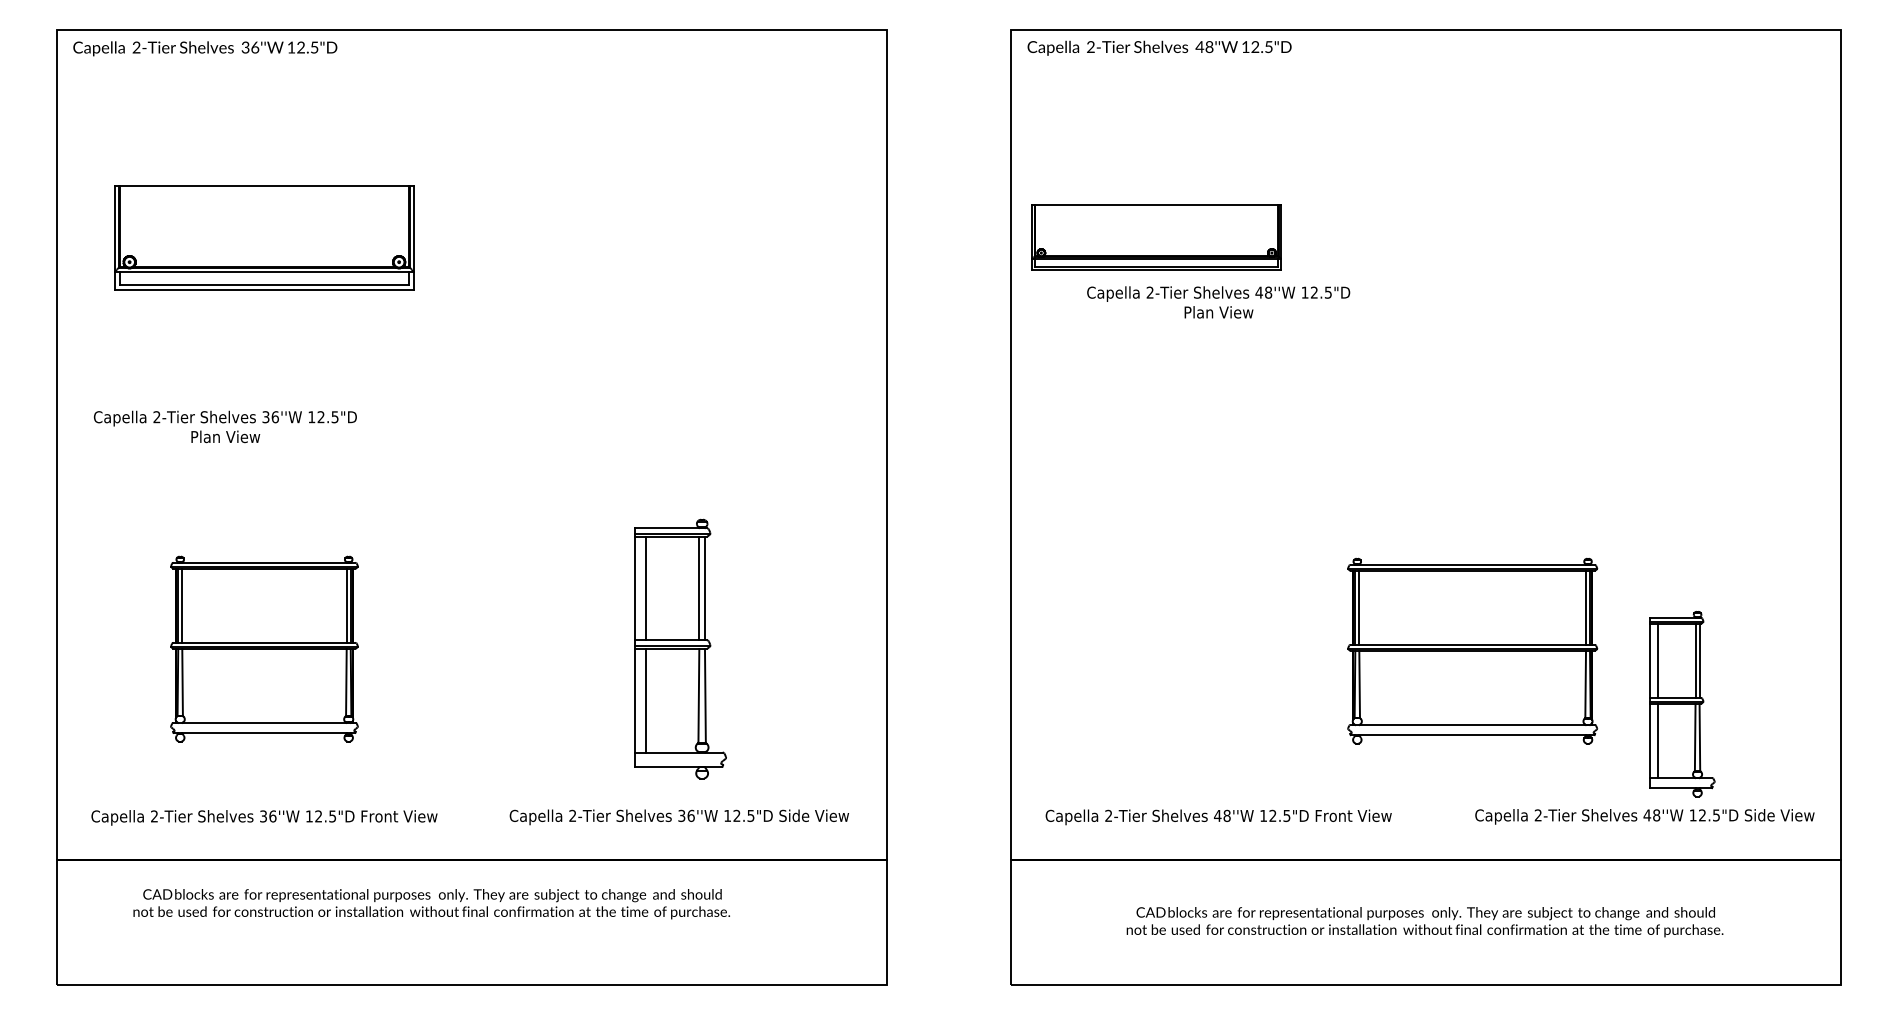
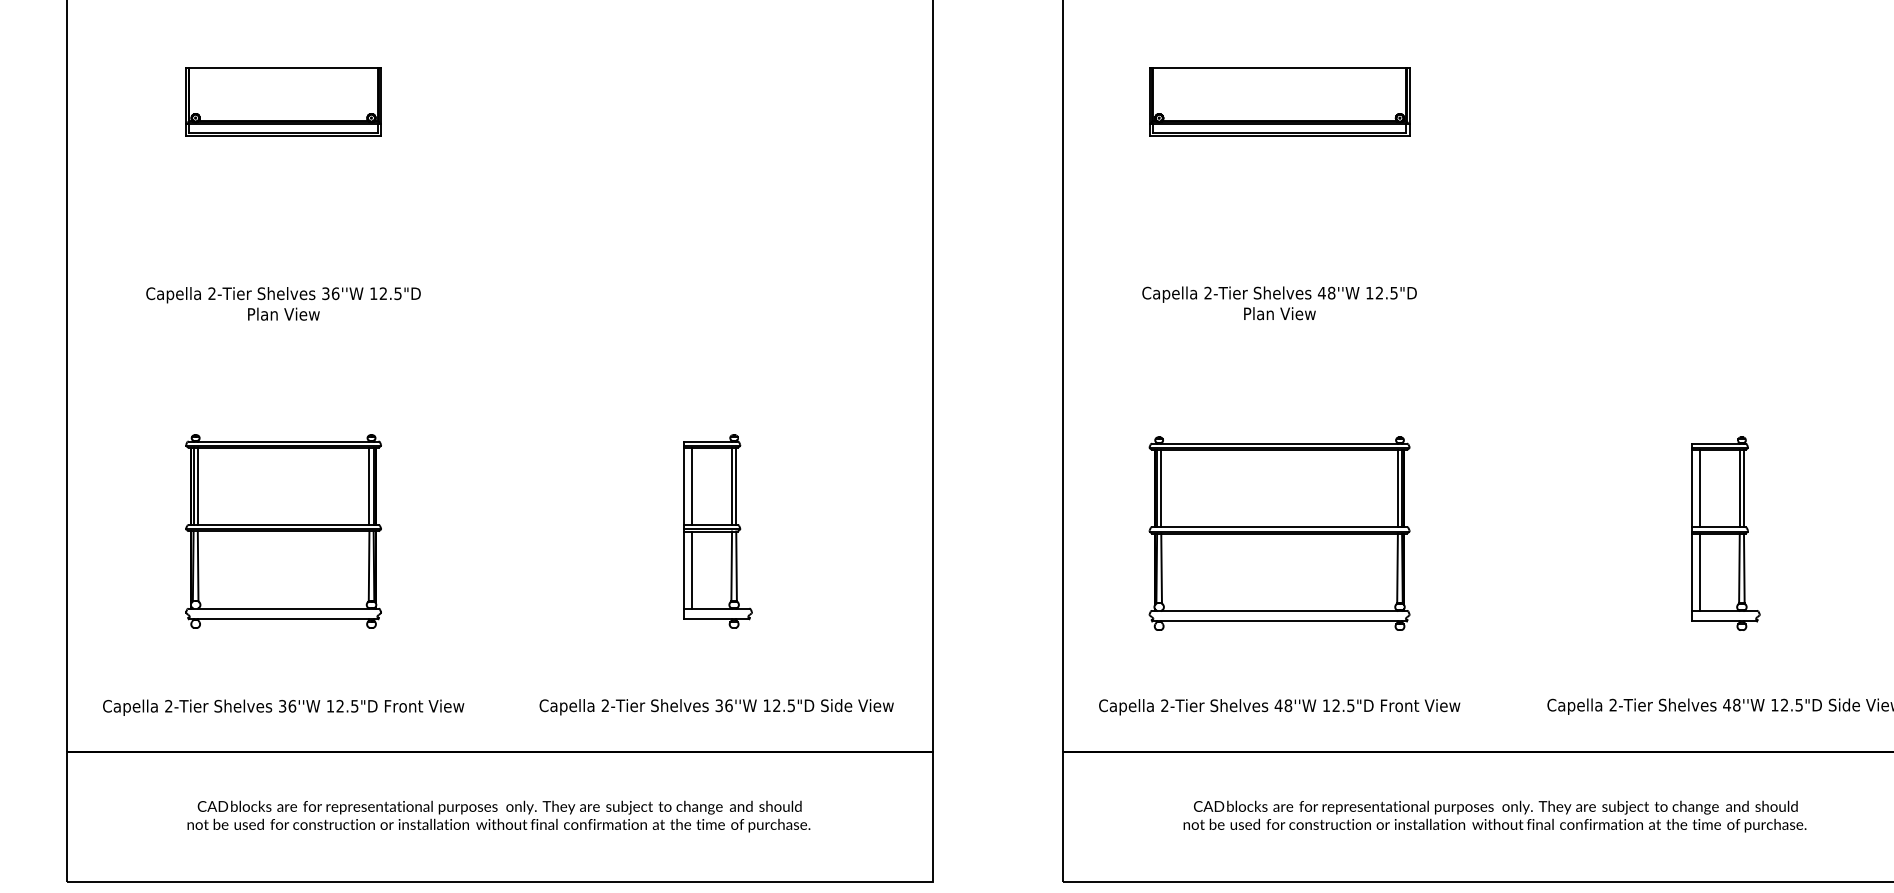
part: (264, 237) -> (283, 101), size x0.62
part: (1156, 237) -> (1279, 101), moved
text: (1218, 302) -> (1279, 303), moved
text: (225, 426) -> (283, 303), moved
part: (680, 648) -> (717, 530), size x0.71
part: (1472, 650) -> (1279, 533), moved
part: (1682, 704) -> (1726, 534), moved
text: (431, 904) -> (498, 816), moved

